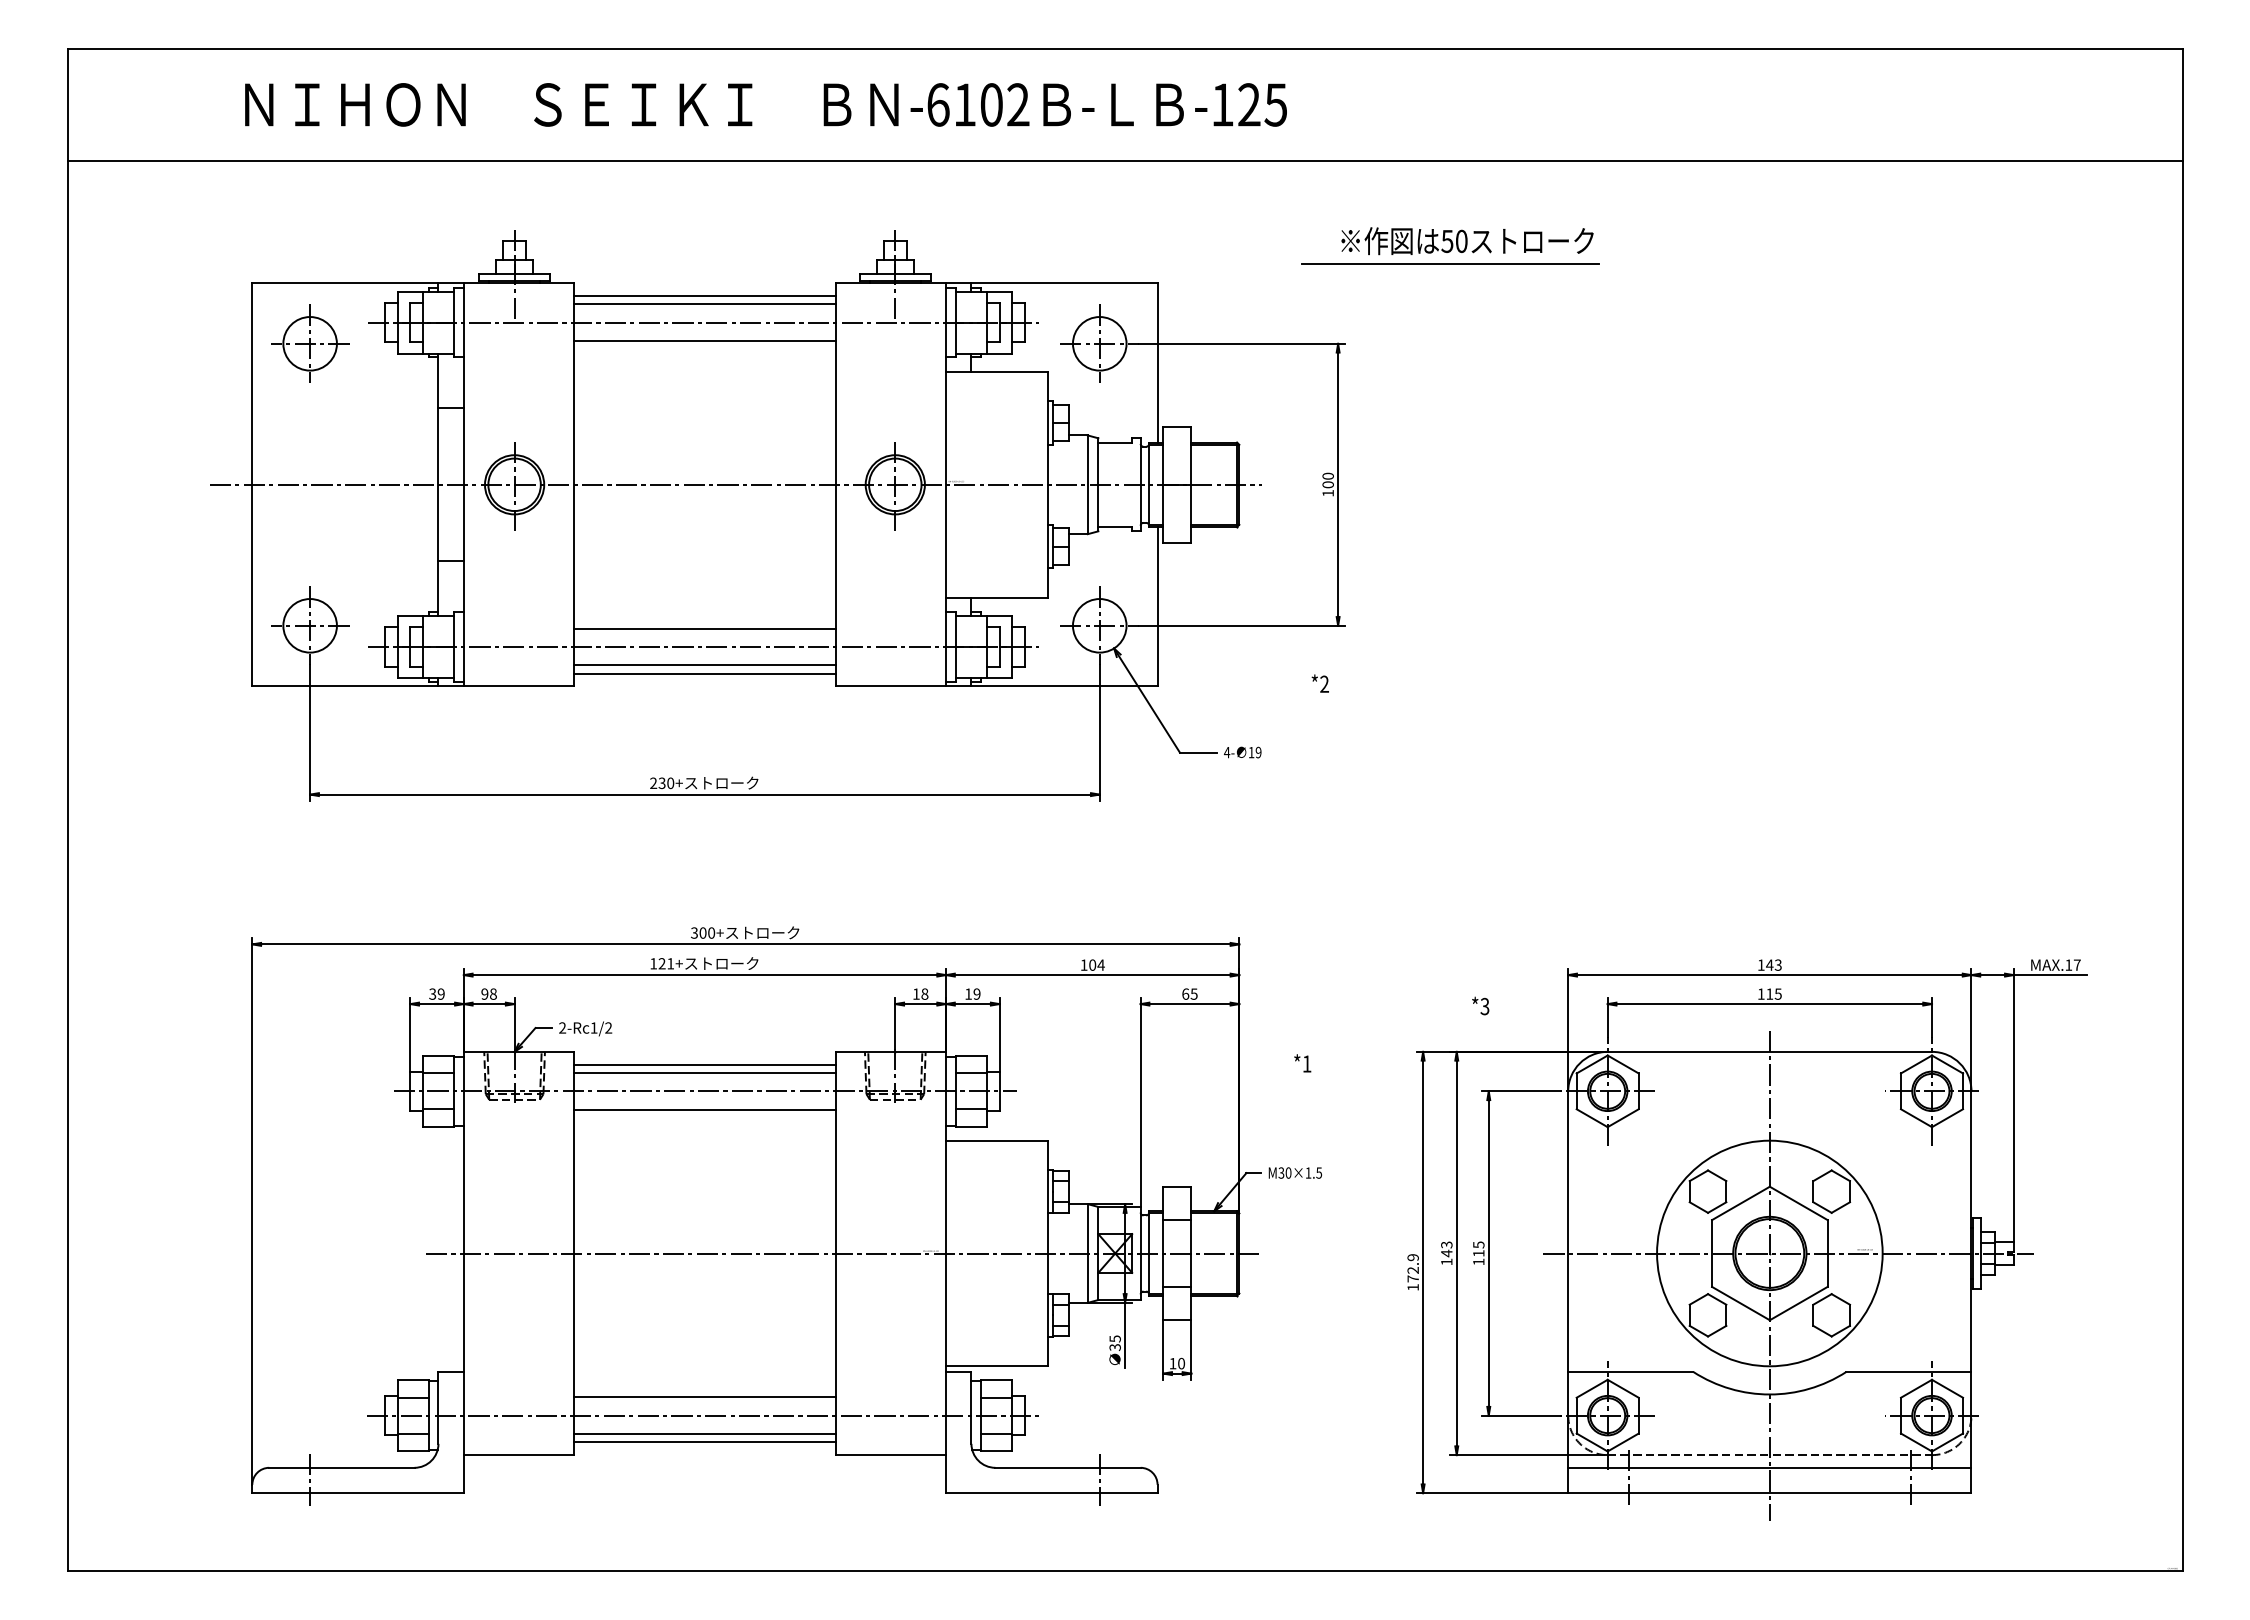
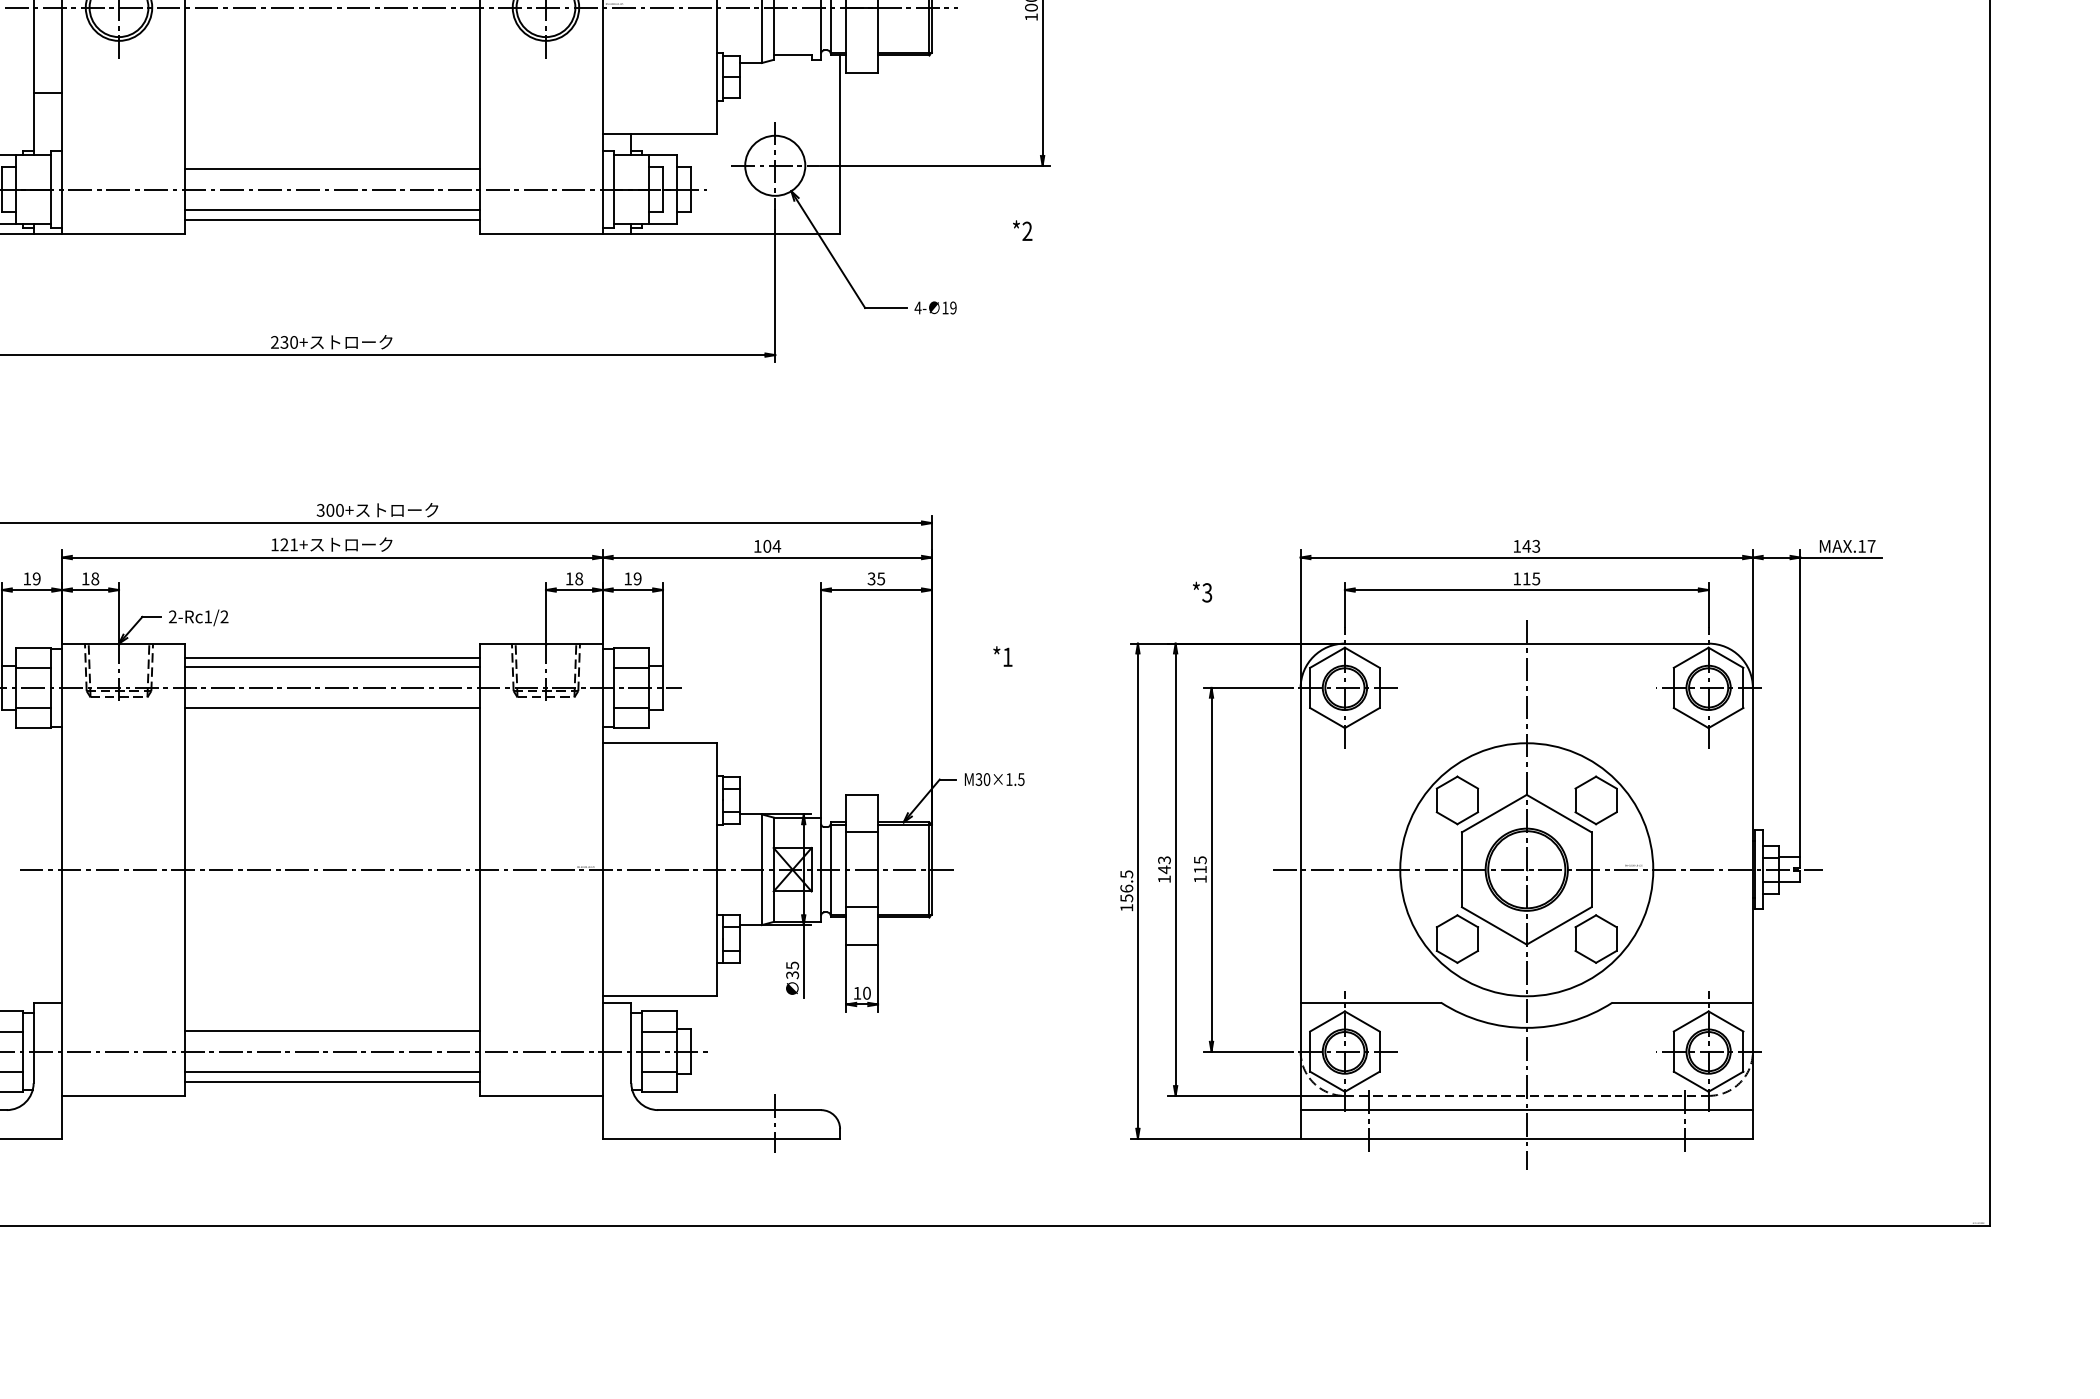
text: (432, 993) -> (26, 578), 39 -> 19
text: (484, 993) -> (85, 578), 98 -> 18
text: (1185, 993) -> (871, 578), 65 -> 35
text: (1412, 1268) -> (1126, 886), 172.9 -> 156.5

